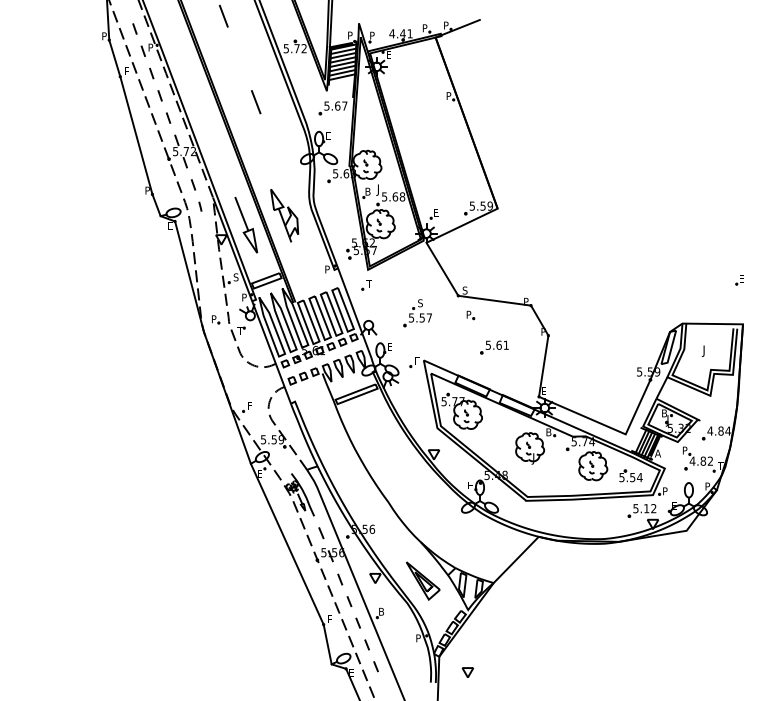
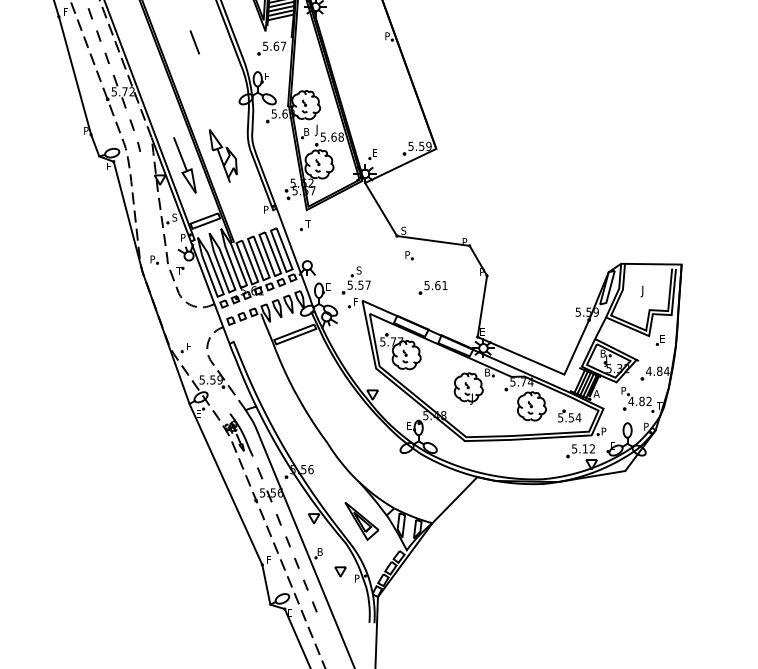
part: (739, 280) -> (660, 340), moved
part: (417, 313) -> (356, 280), moved
part: (467, 672) -> (340, 571), moved

